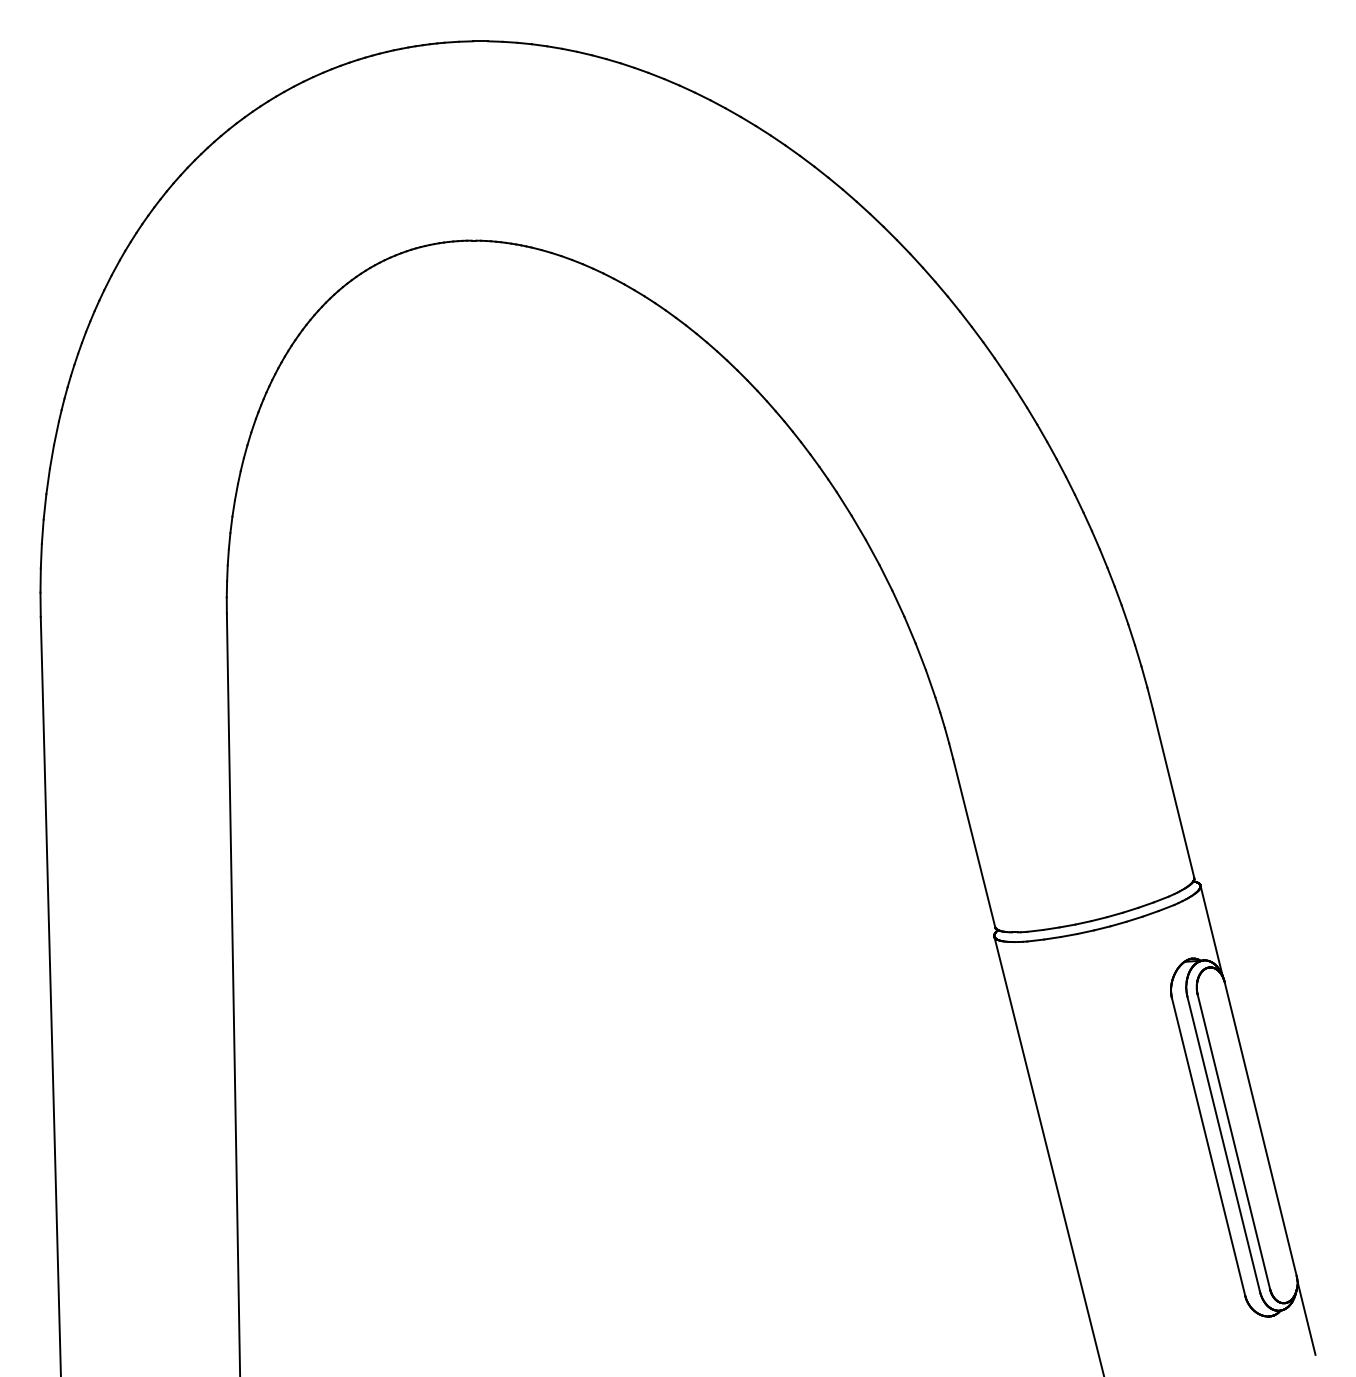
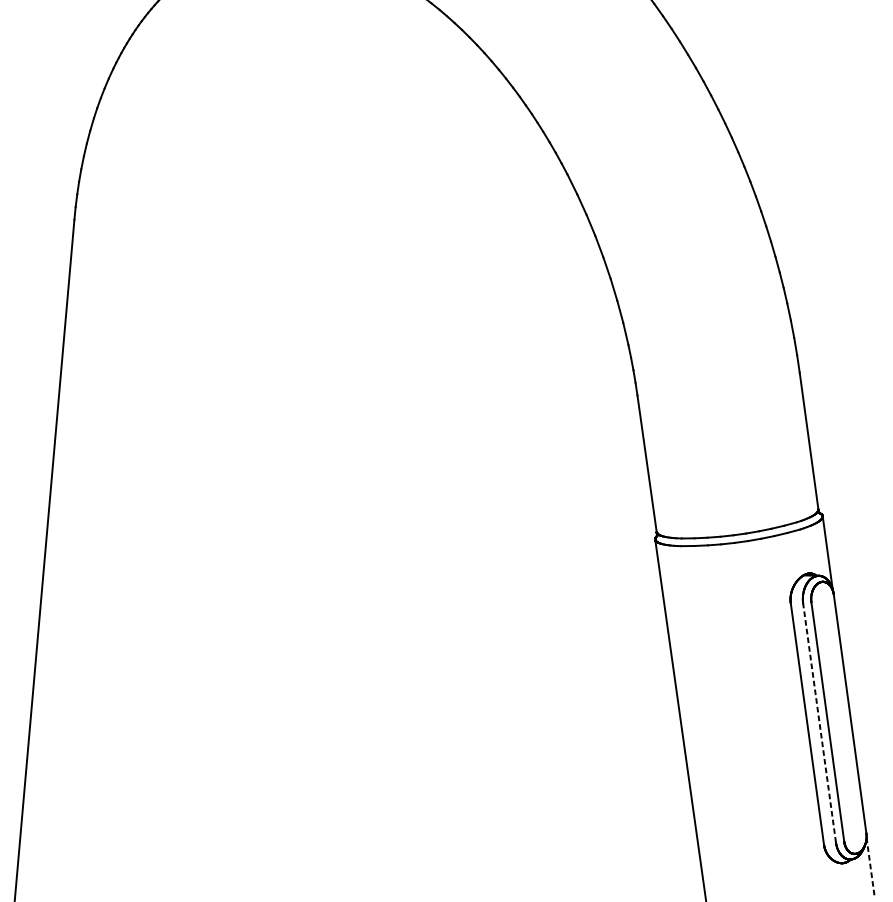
line: (1223, 1144) -> (819, 723), solid -> dashed
line: (1306, 1318) -> (870, 867), solid -> dashed

